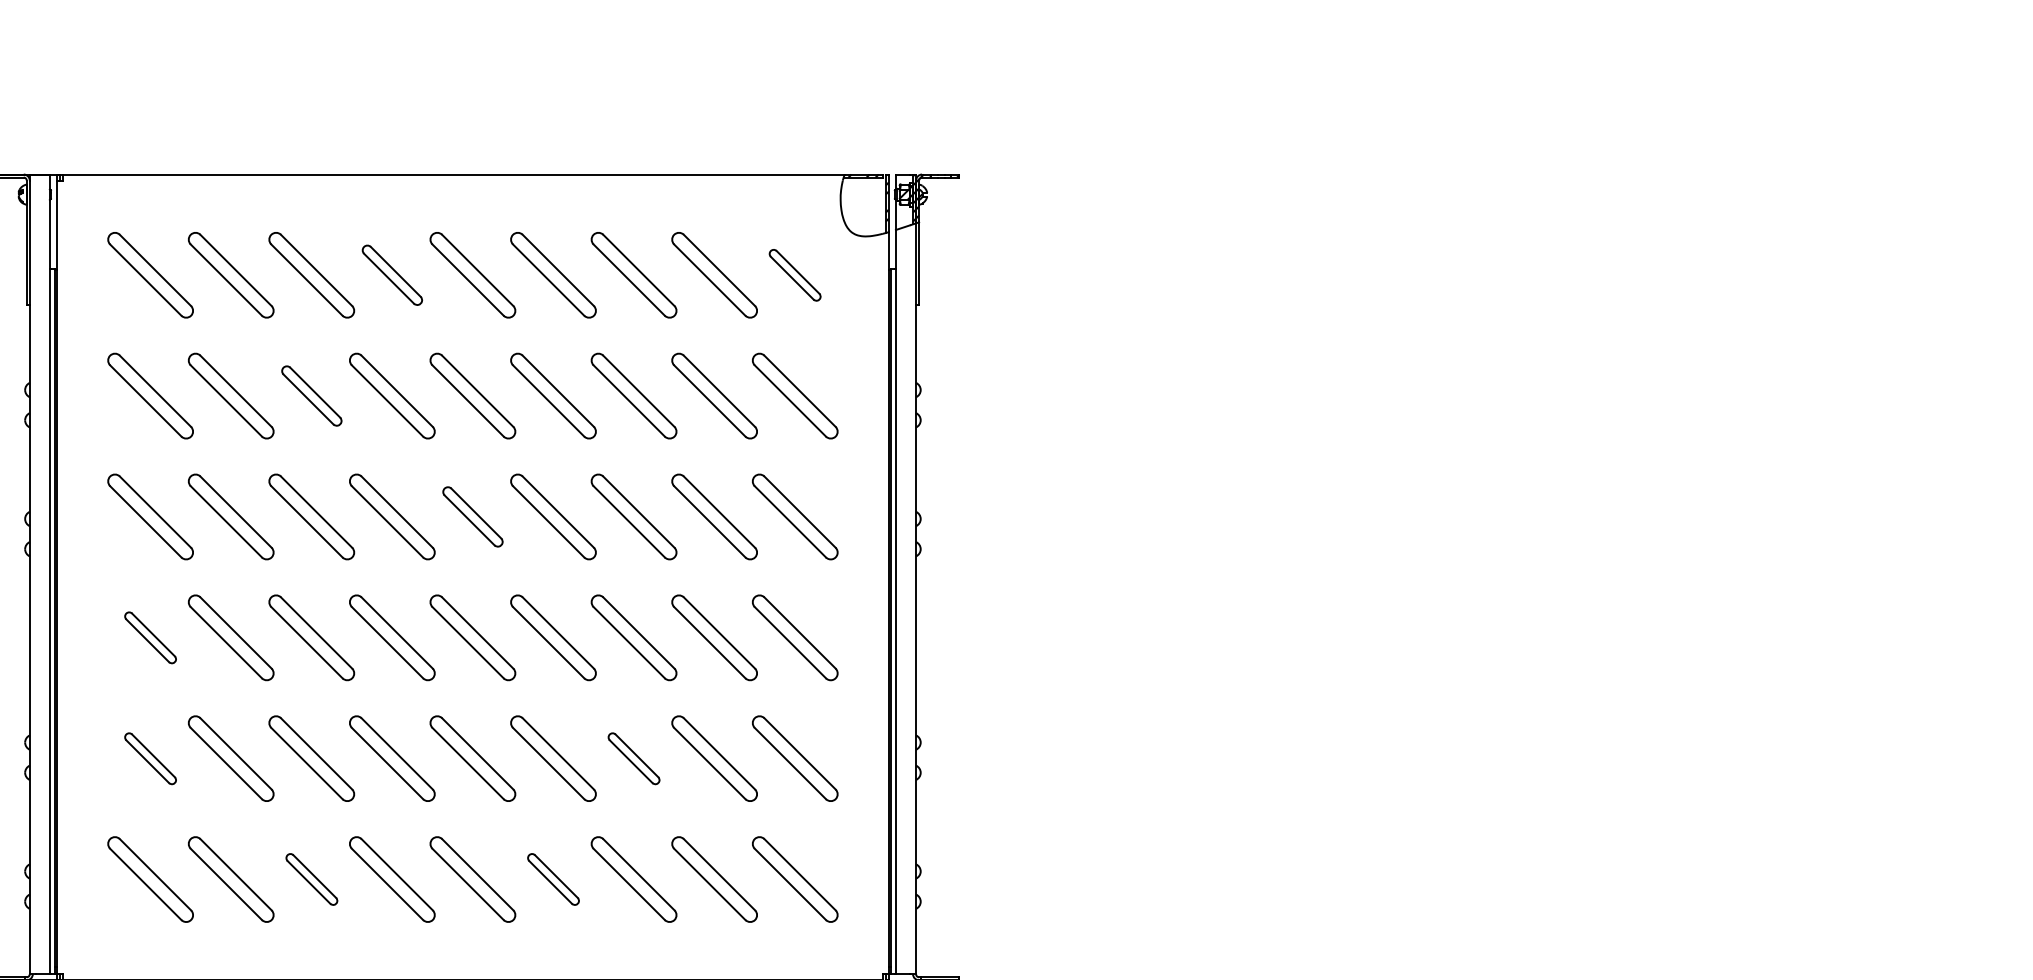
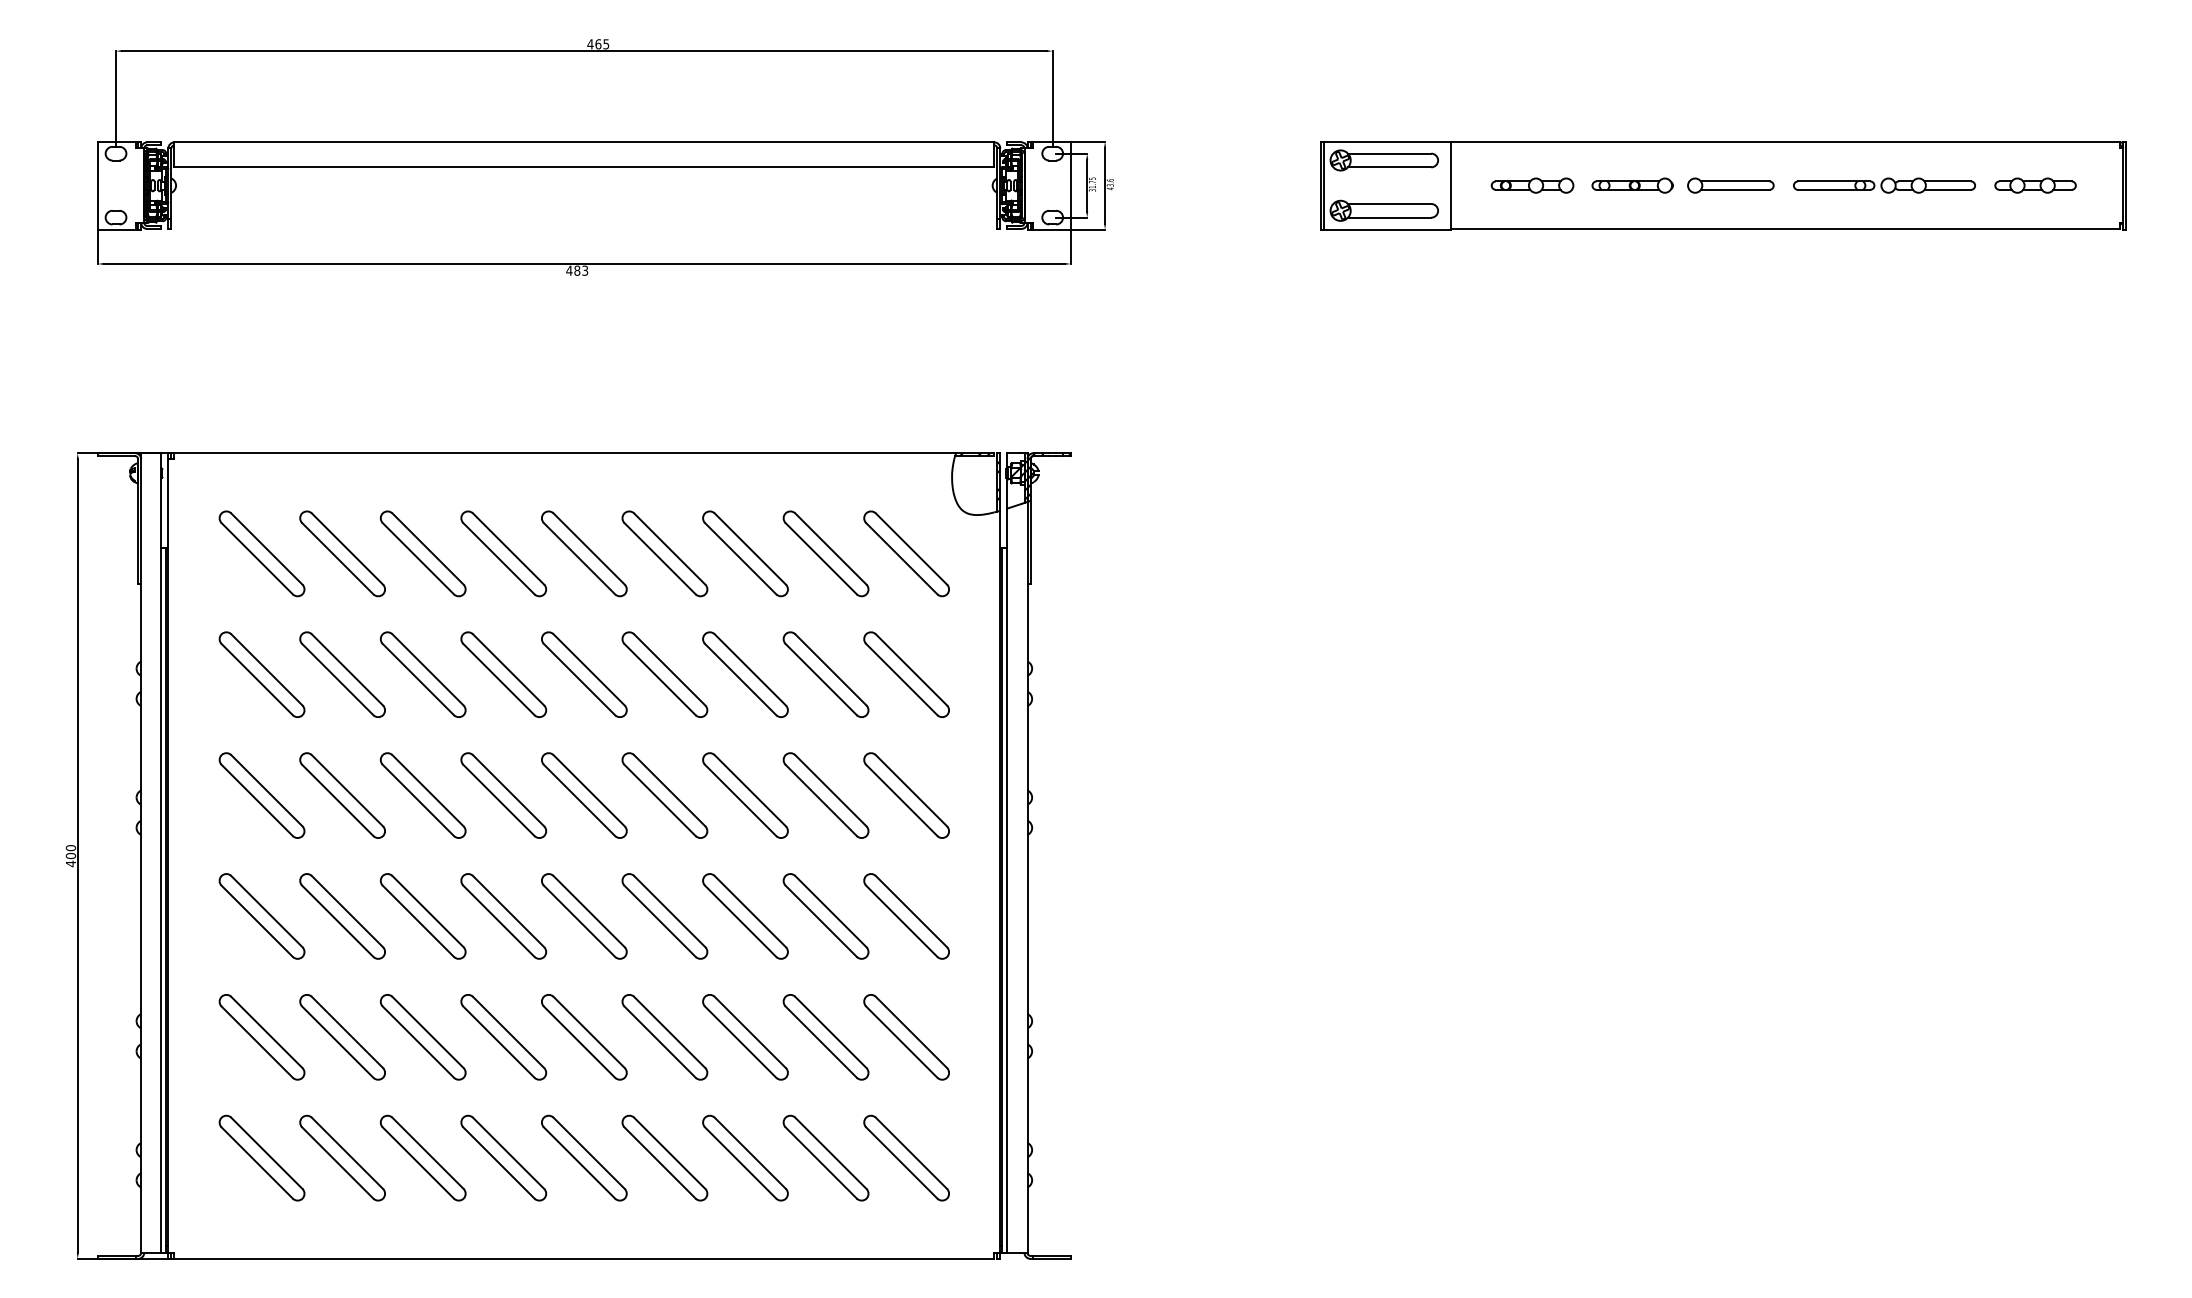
part: (392, 274) -> (503, 553), size x1.43
part: (795, 274) -> (906, 553), size x1.67
part: (312, 395) -> (423, 674), size x1.43
part: (473, 516) -> (584, 795), size x1.43
part: (150, 637) -> (261, 916), size x1.67
part: (150, 758) -> (261, 1037), size x1.67
part: (634, 758) -> (745, 1037), size x1.67
part: (312, 878) -> (423, 1157), size x1.67
part: (553, 878) -> (664, 1157), size x1.67

